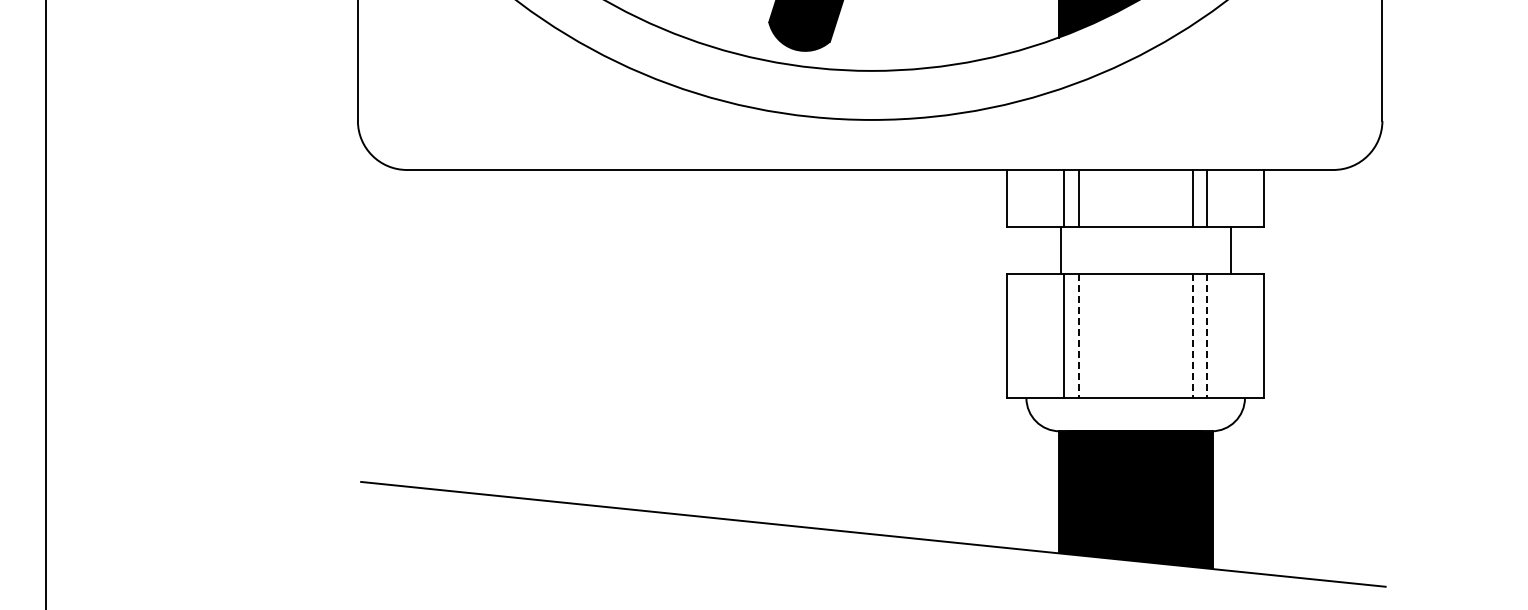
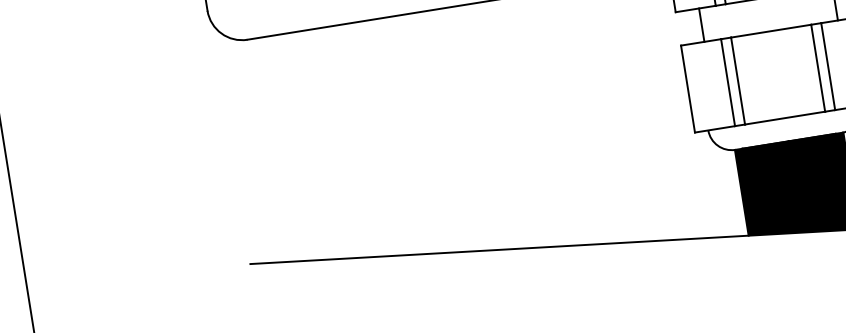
line: (1060, 250) -> (701, 25), moved
line: (1078, 336) -> (737, 81), dashed -> solid
line: (1192, 336) -> (818, 68), dashed -> solid
line: (1206, 336) -> (827, 66), dashed -> solid

